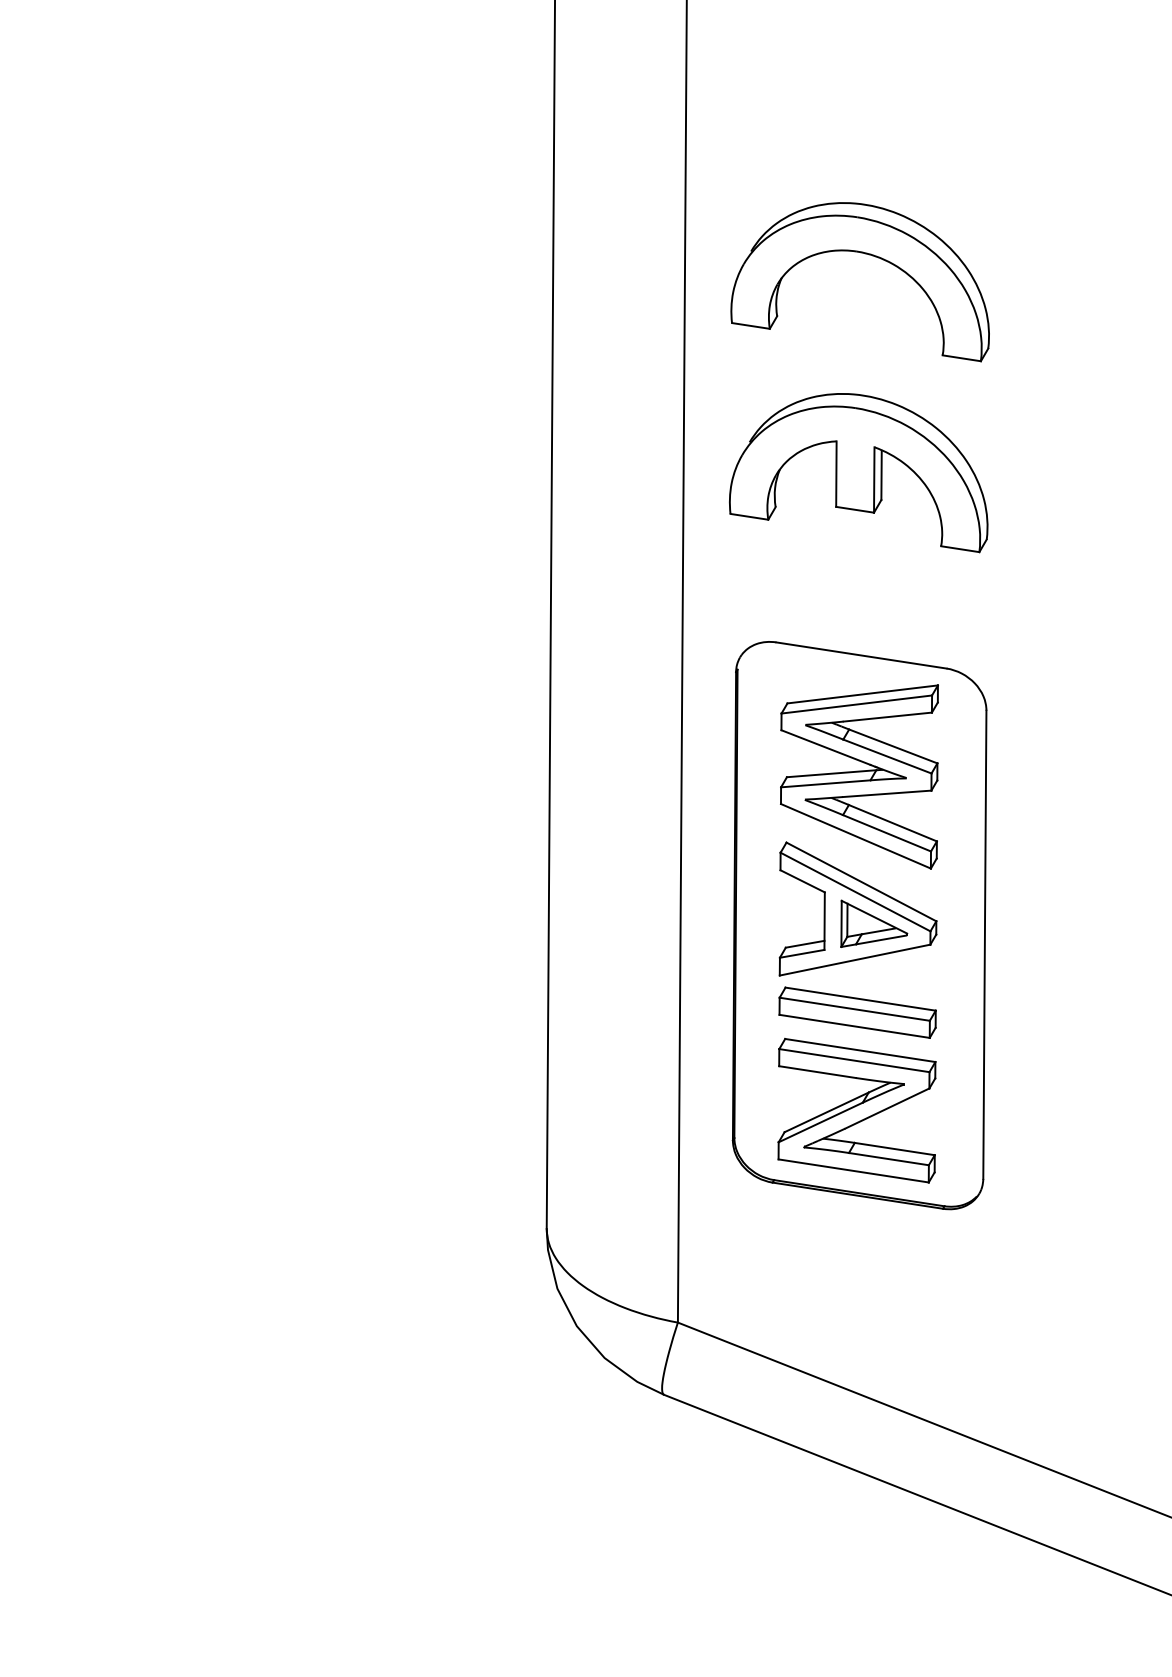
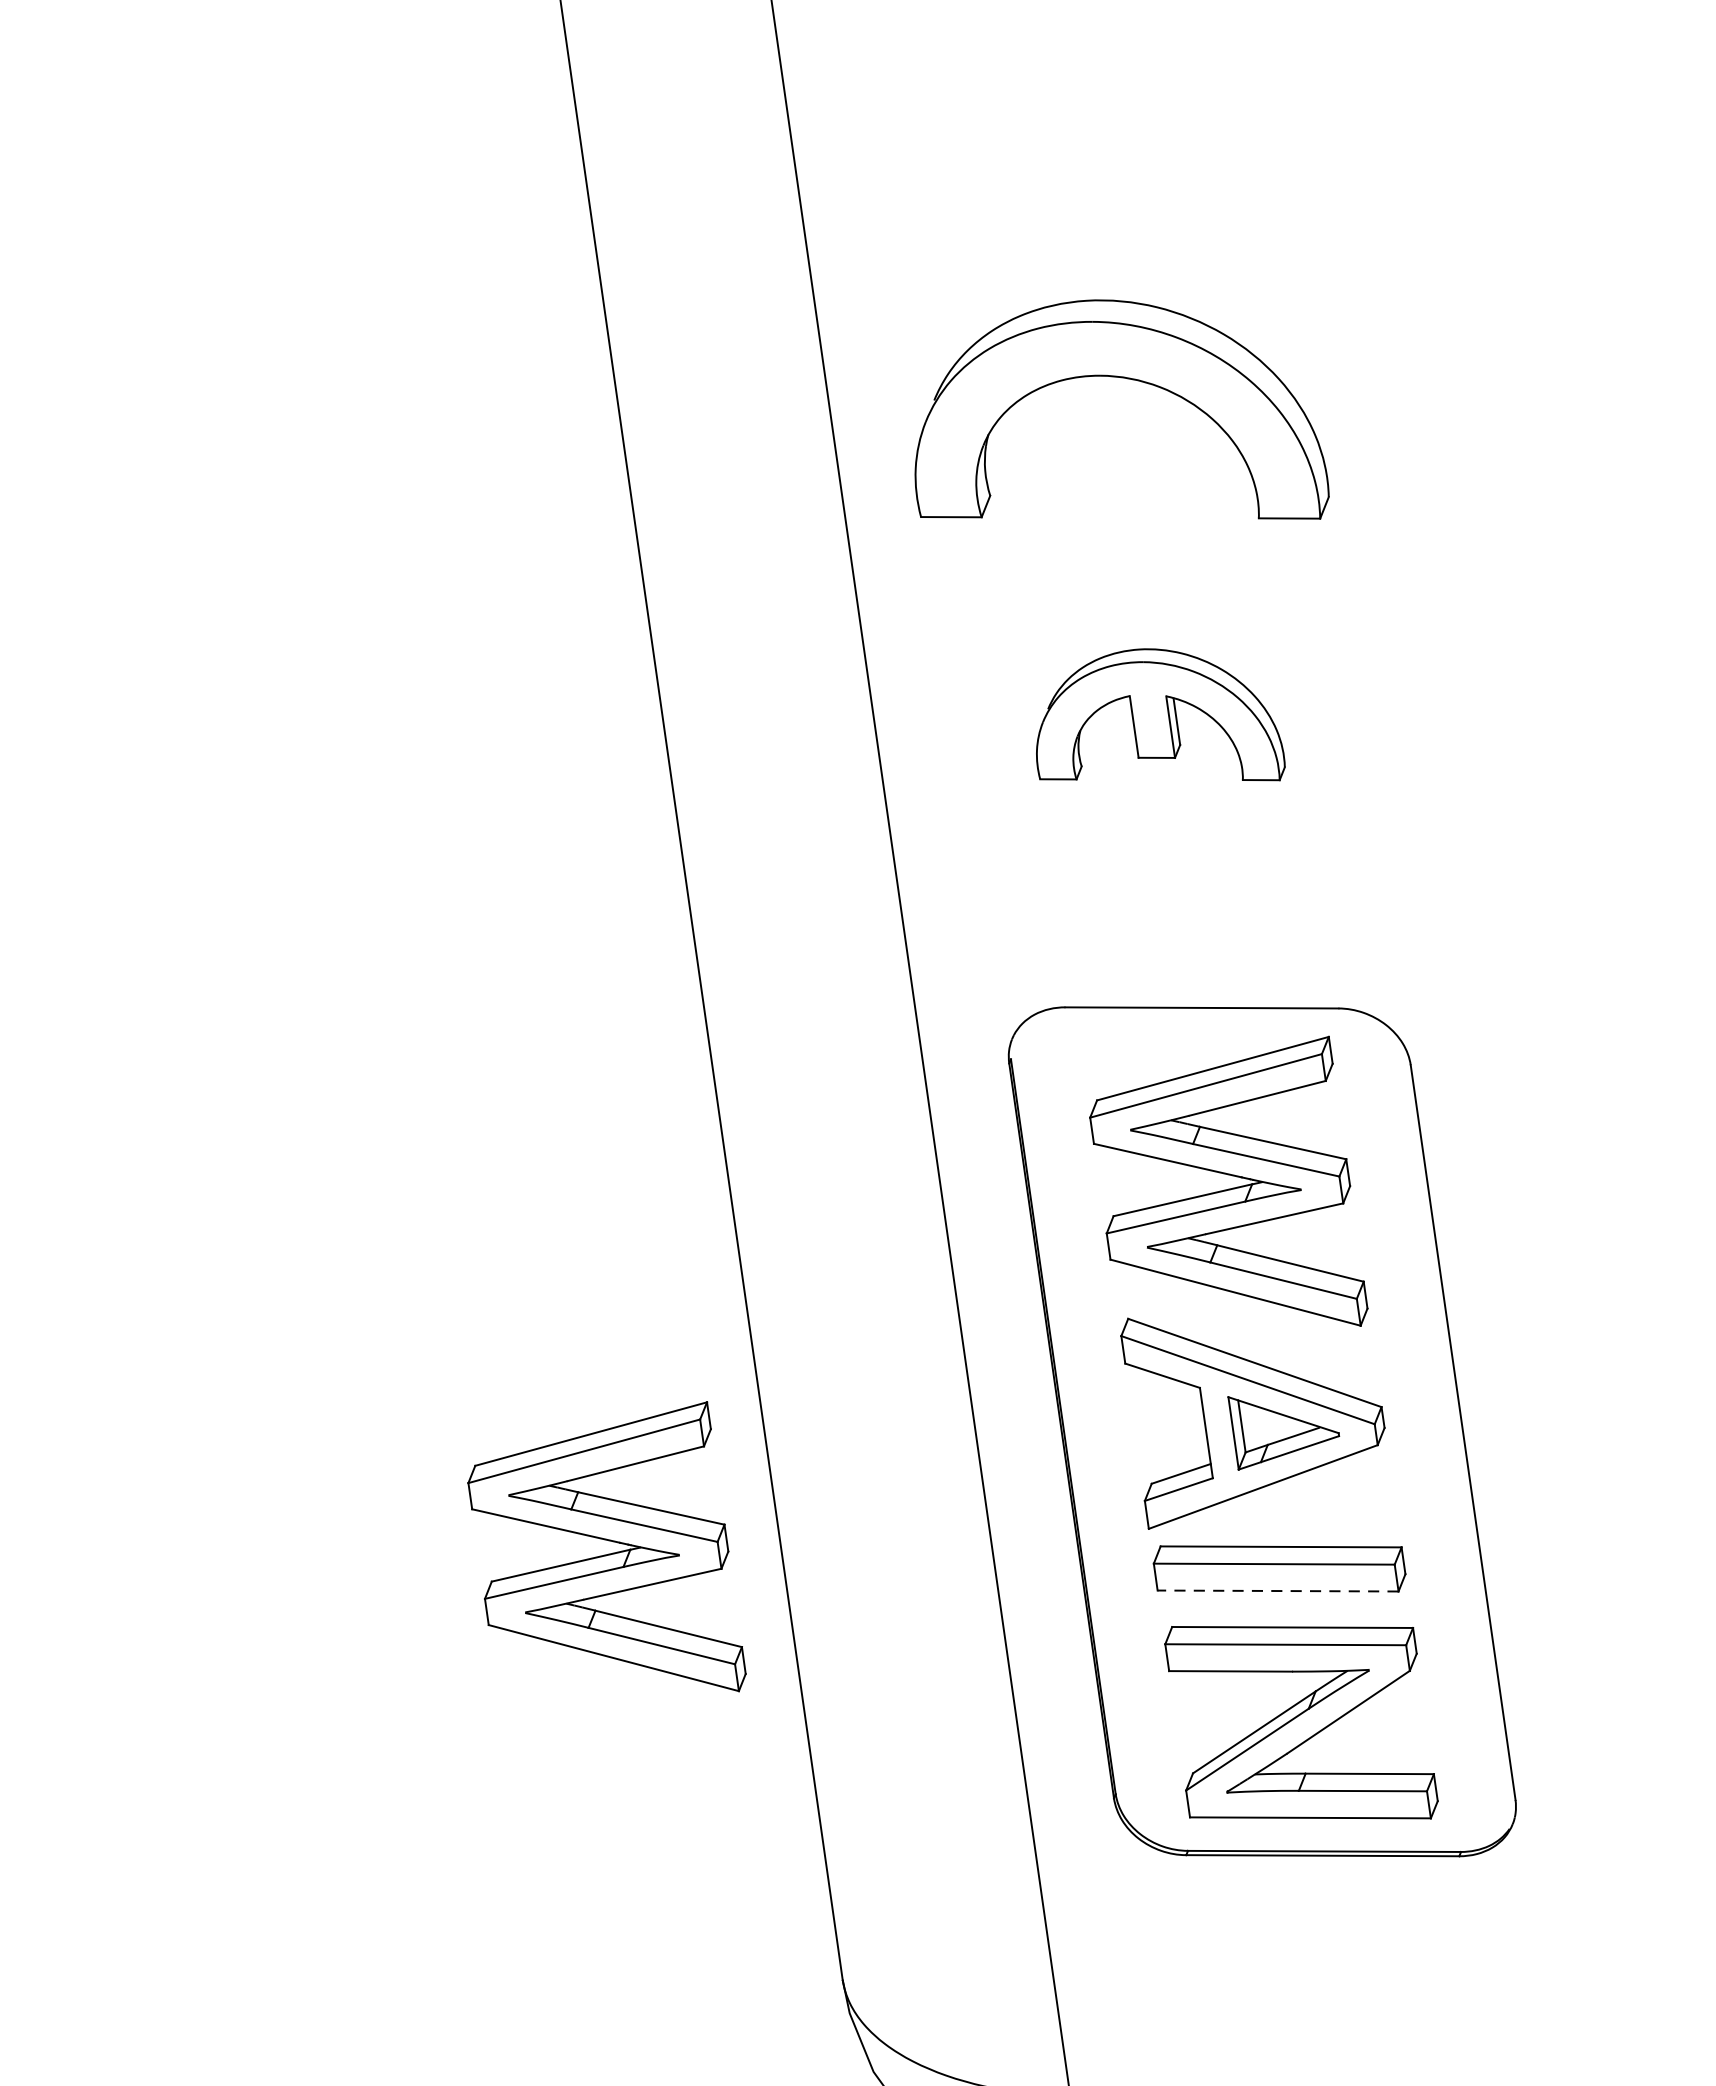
part: (858, 473) -> (1154, 723), size x0.6
part: (437, 946) -> (605, 1563), added
line: (854, 1026) -> (1277, 1591), solid -> dashed

